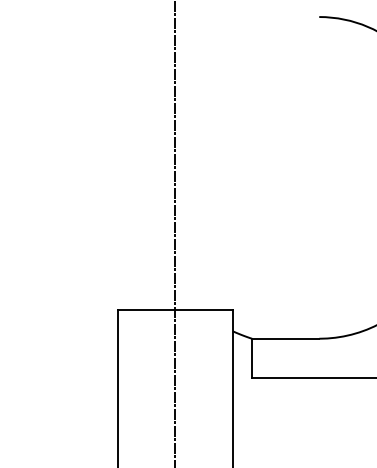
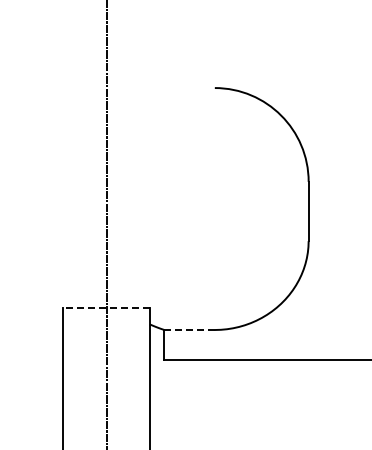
line: (175, 310) -> (106, 308), solid -> dashed
line: (285, 339) -> (189, 330), solid -> dashed

